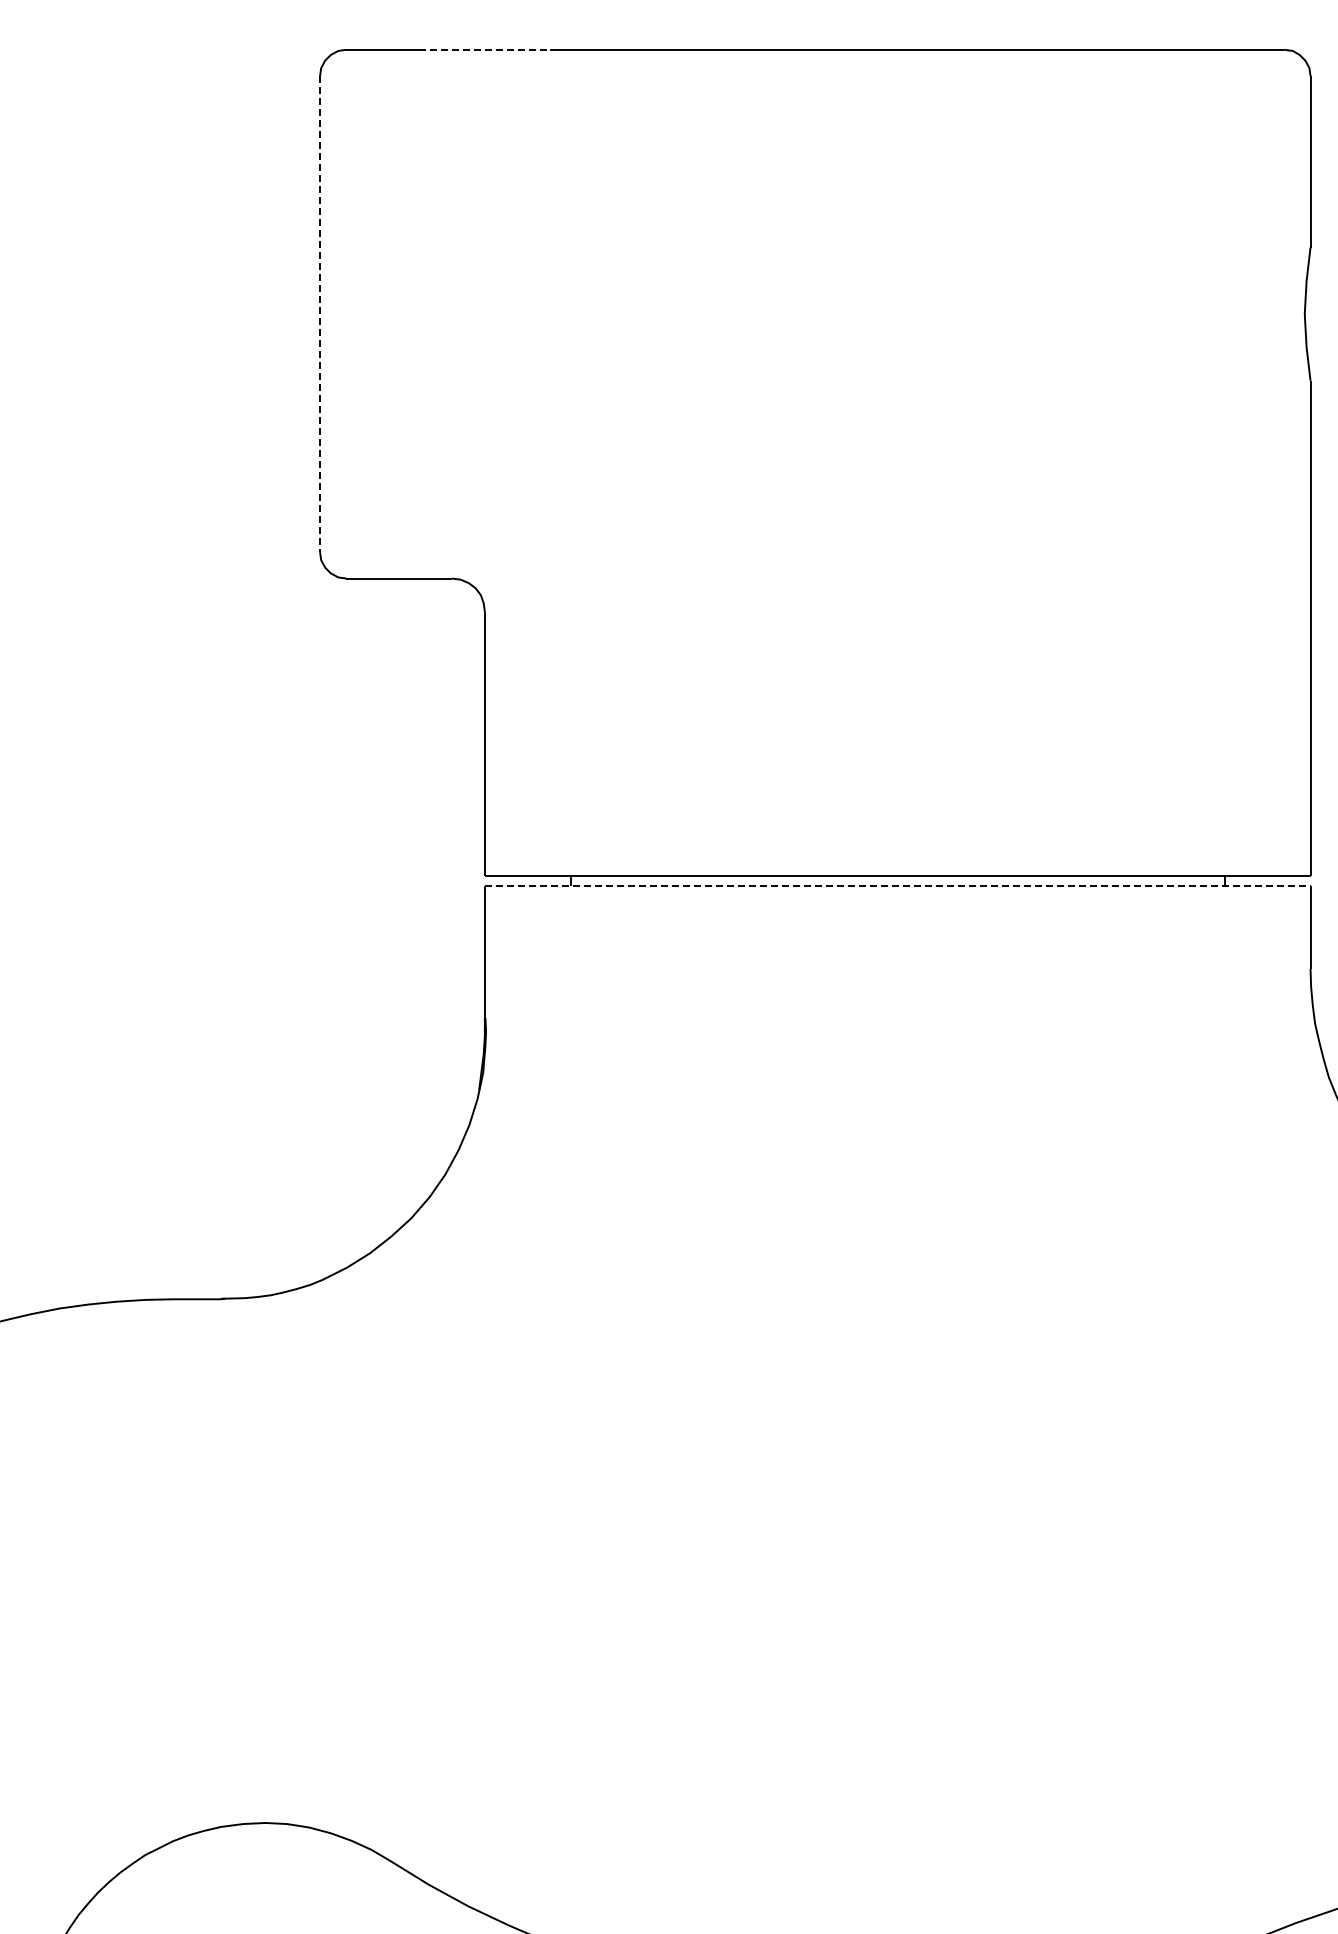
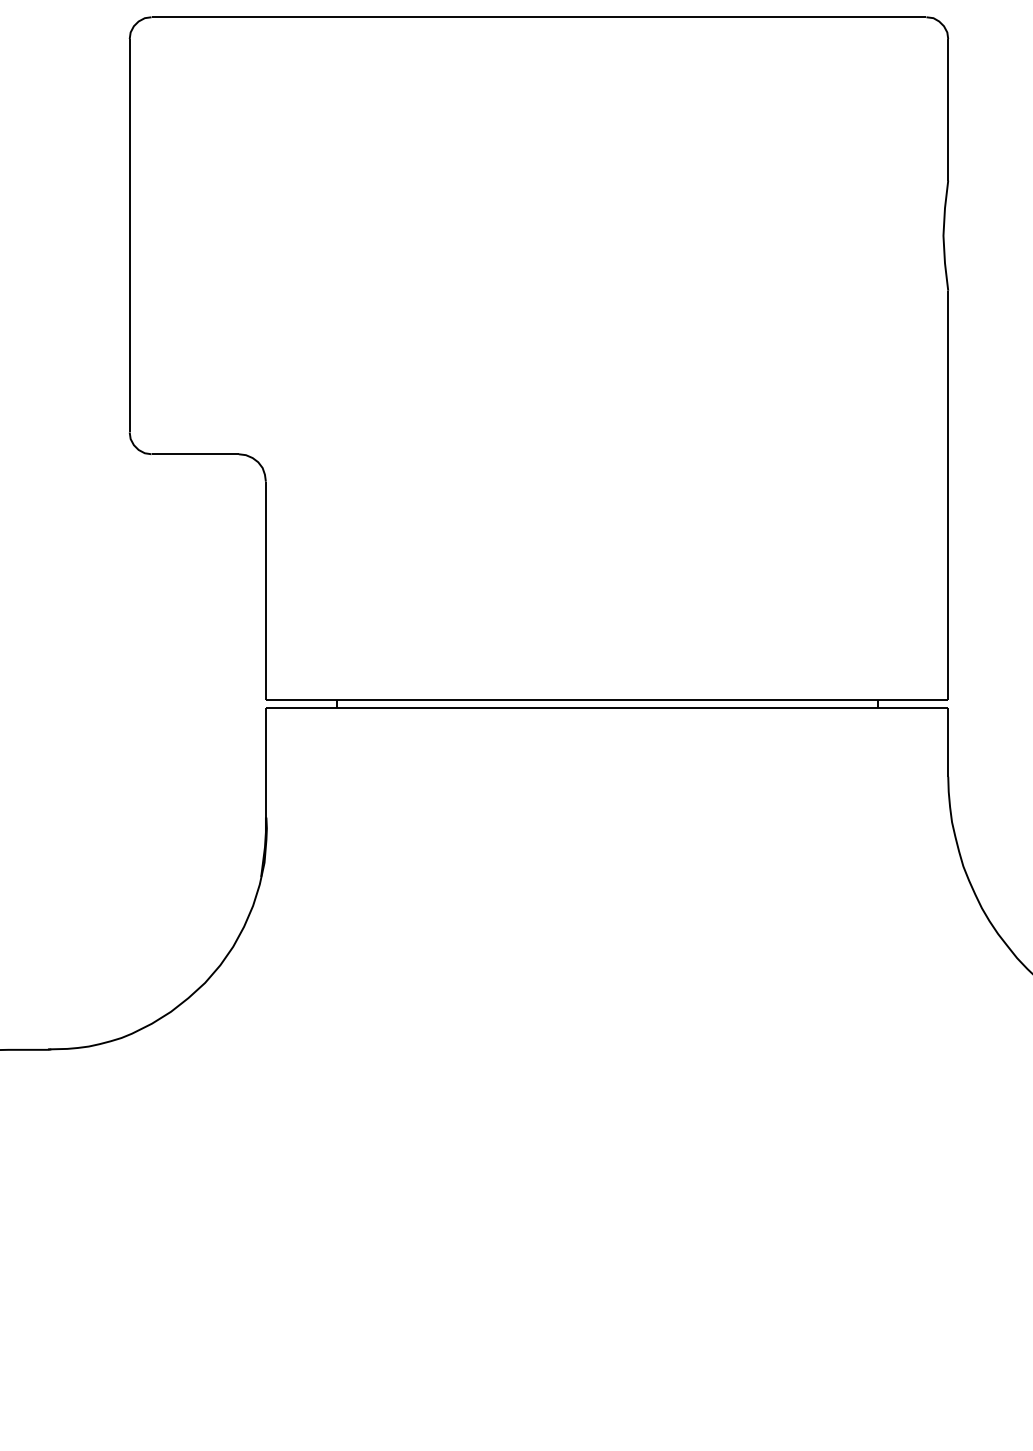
line: (485, 49) -> (266, 17), dashed -> solid
line: (320, 314) -> (130, 236), dashed -> solid
line: (897, 886) -> (606, 708), dashed -> solid

